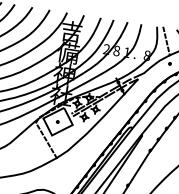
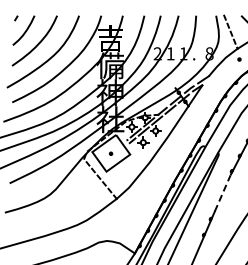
text: (116, 50) -> (170, 53), 8 -> 1
line: (140, 166) -> (222, 193), solid -> dashed

